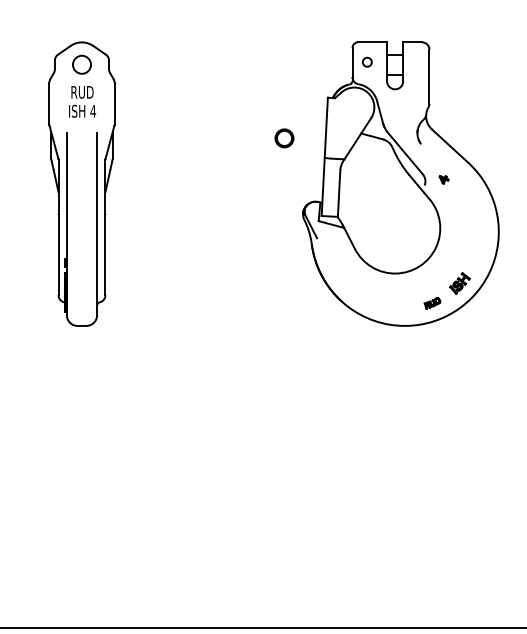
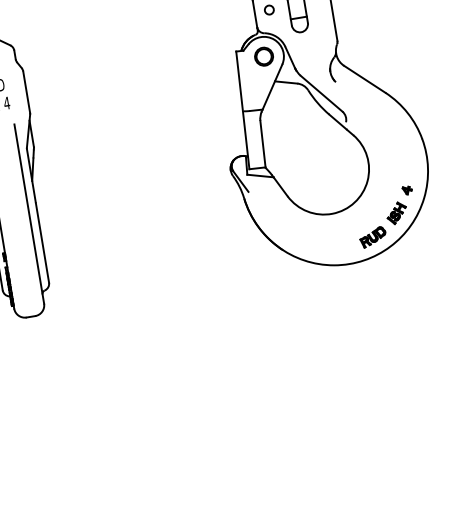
circle: (284, 138) -> (264, 56), moved
part: (443, 179) -> (406, 190), moved
part: (432, 303) -> (373, 237), size x1.67

